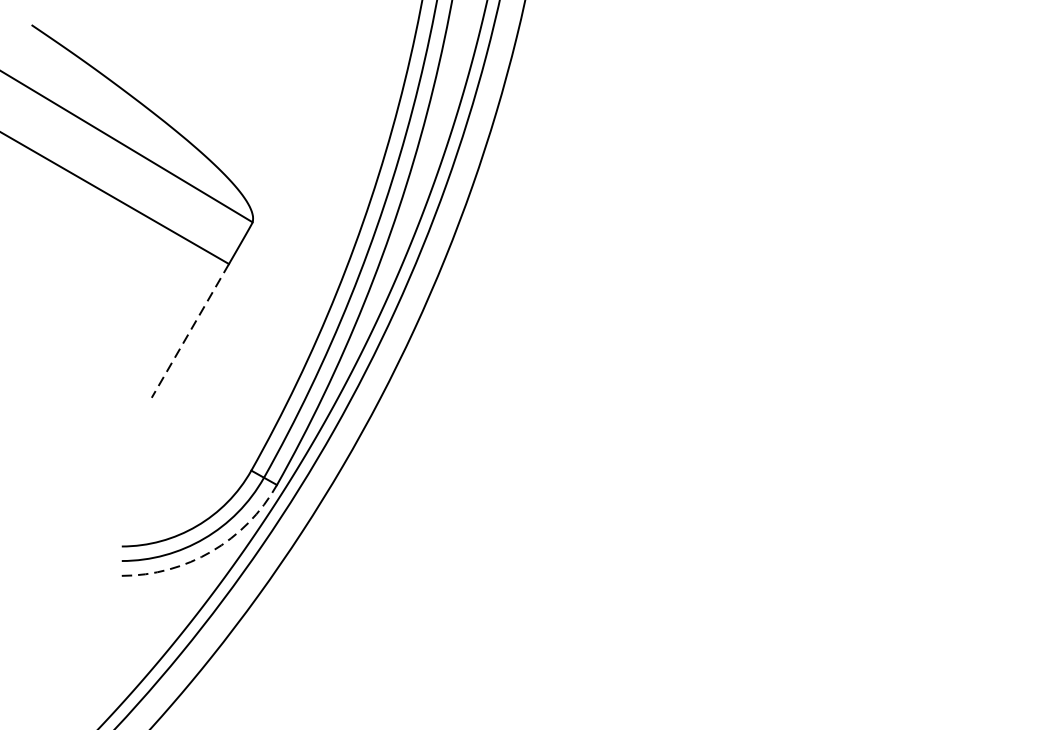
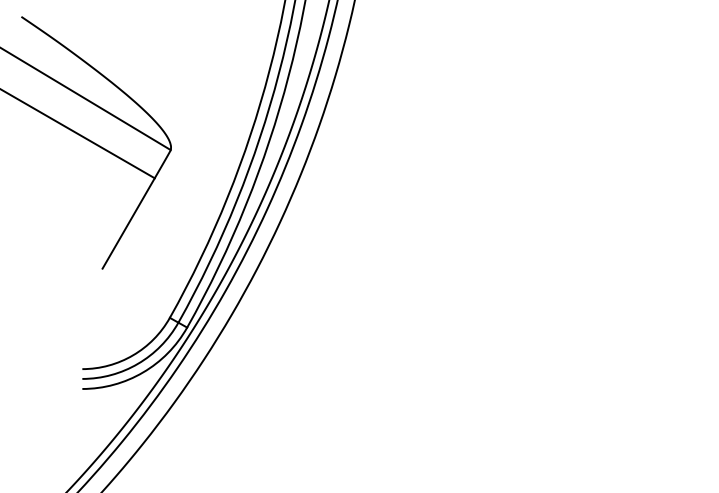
line: (190, 330) -> (128, 223), dashed -> solid
arc: (212, 551) -> (143, 372), dashed -> solid

